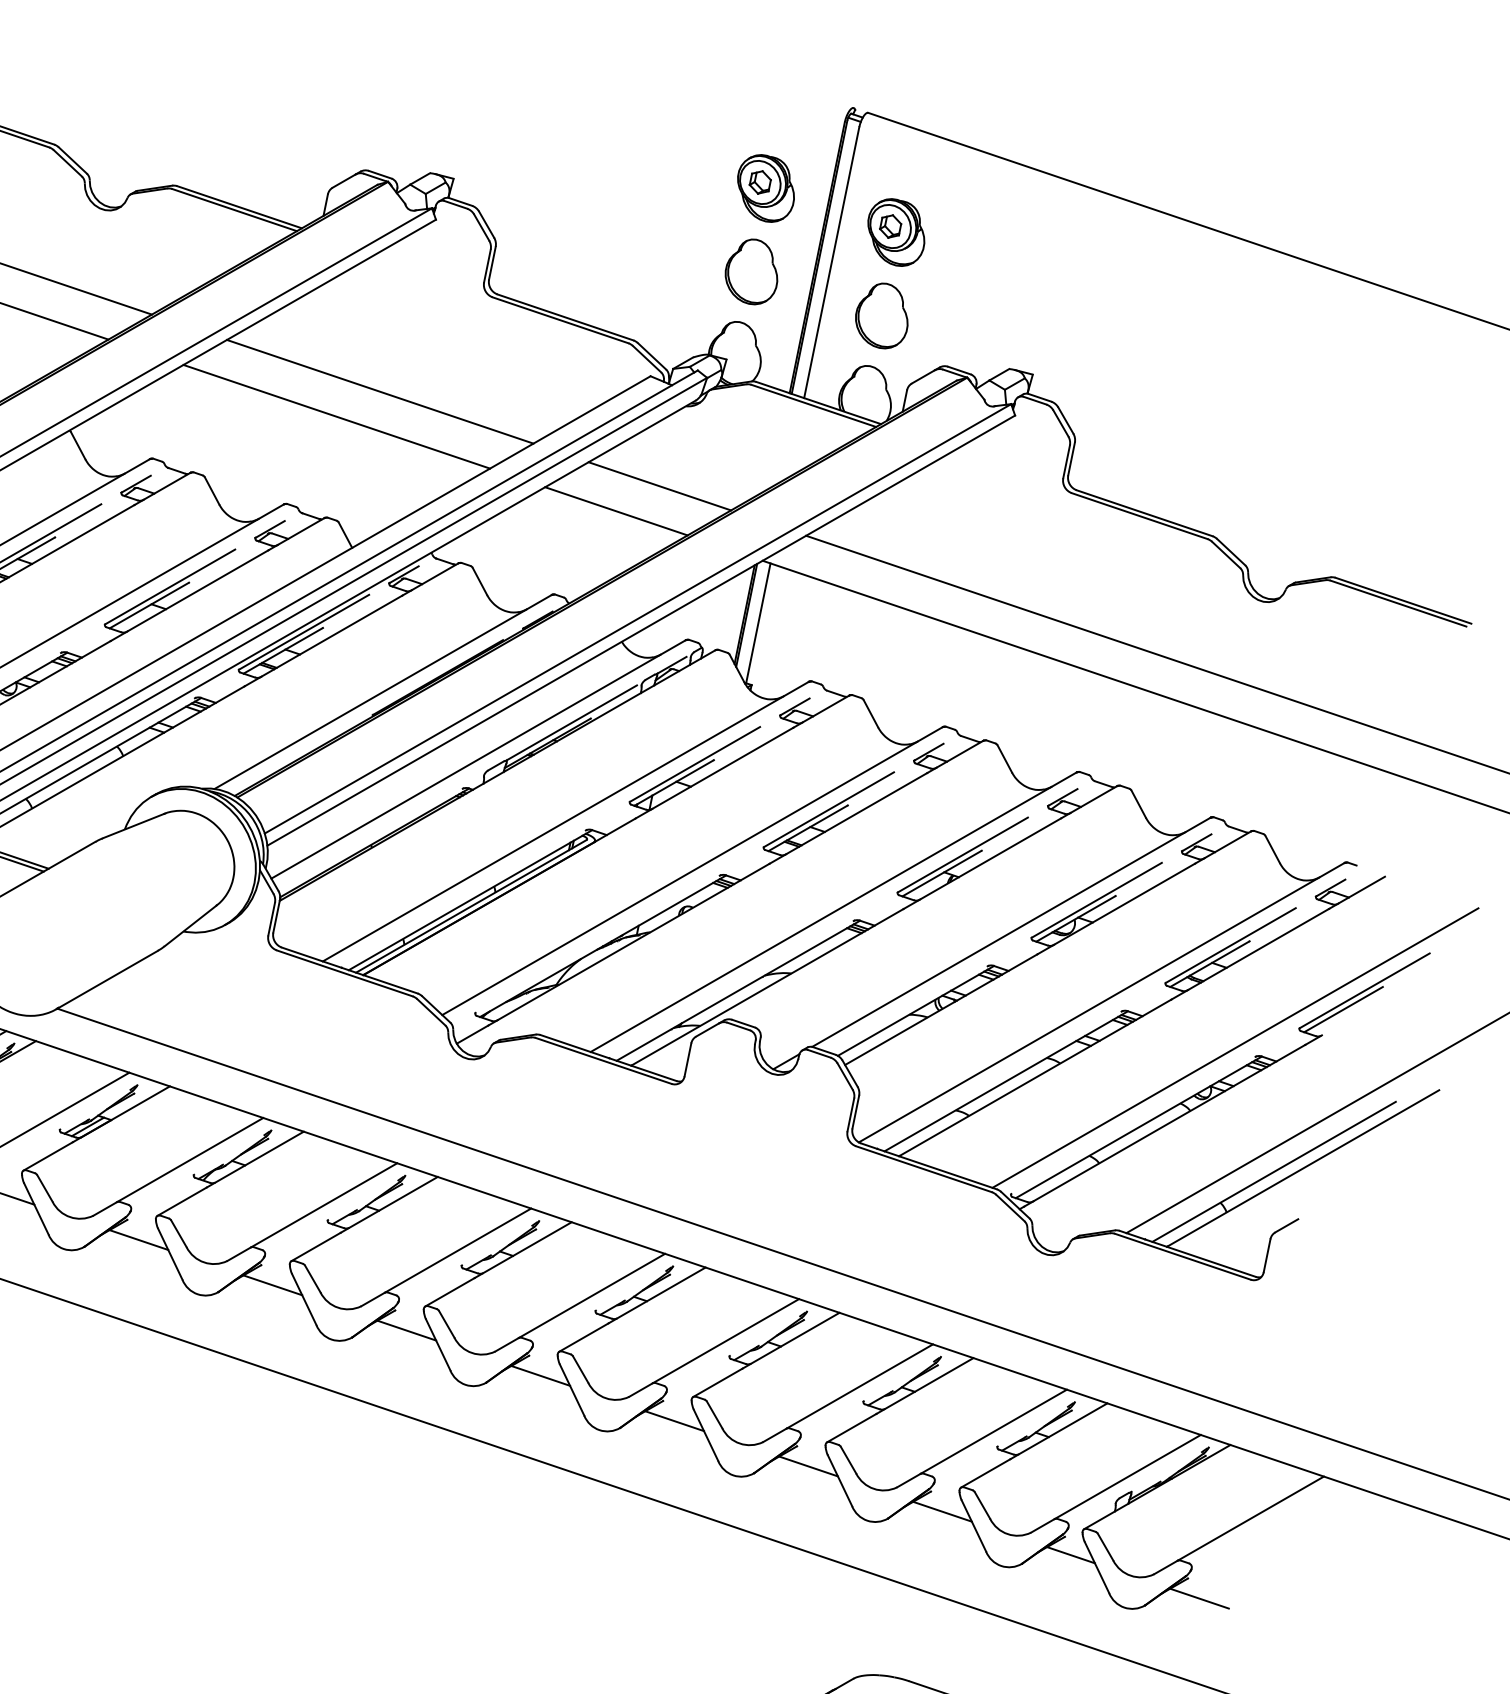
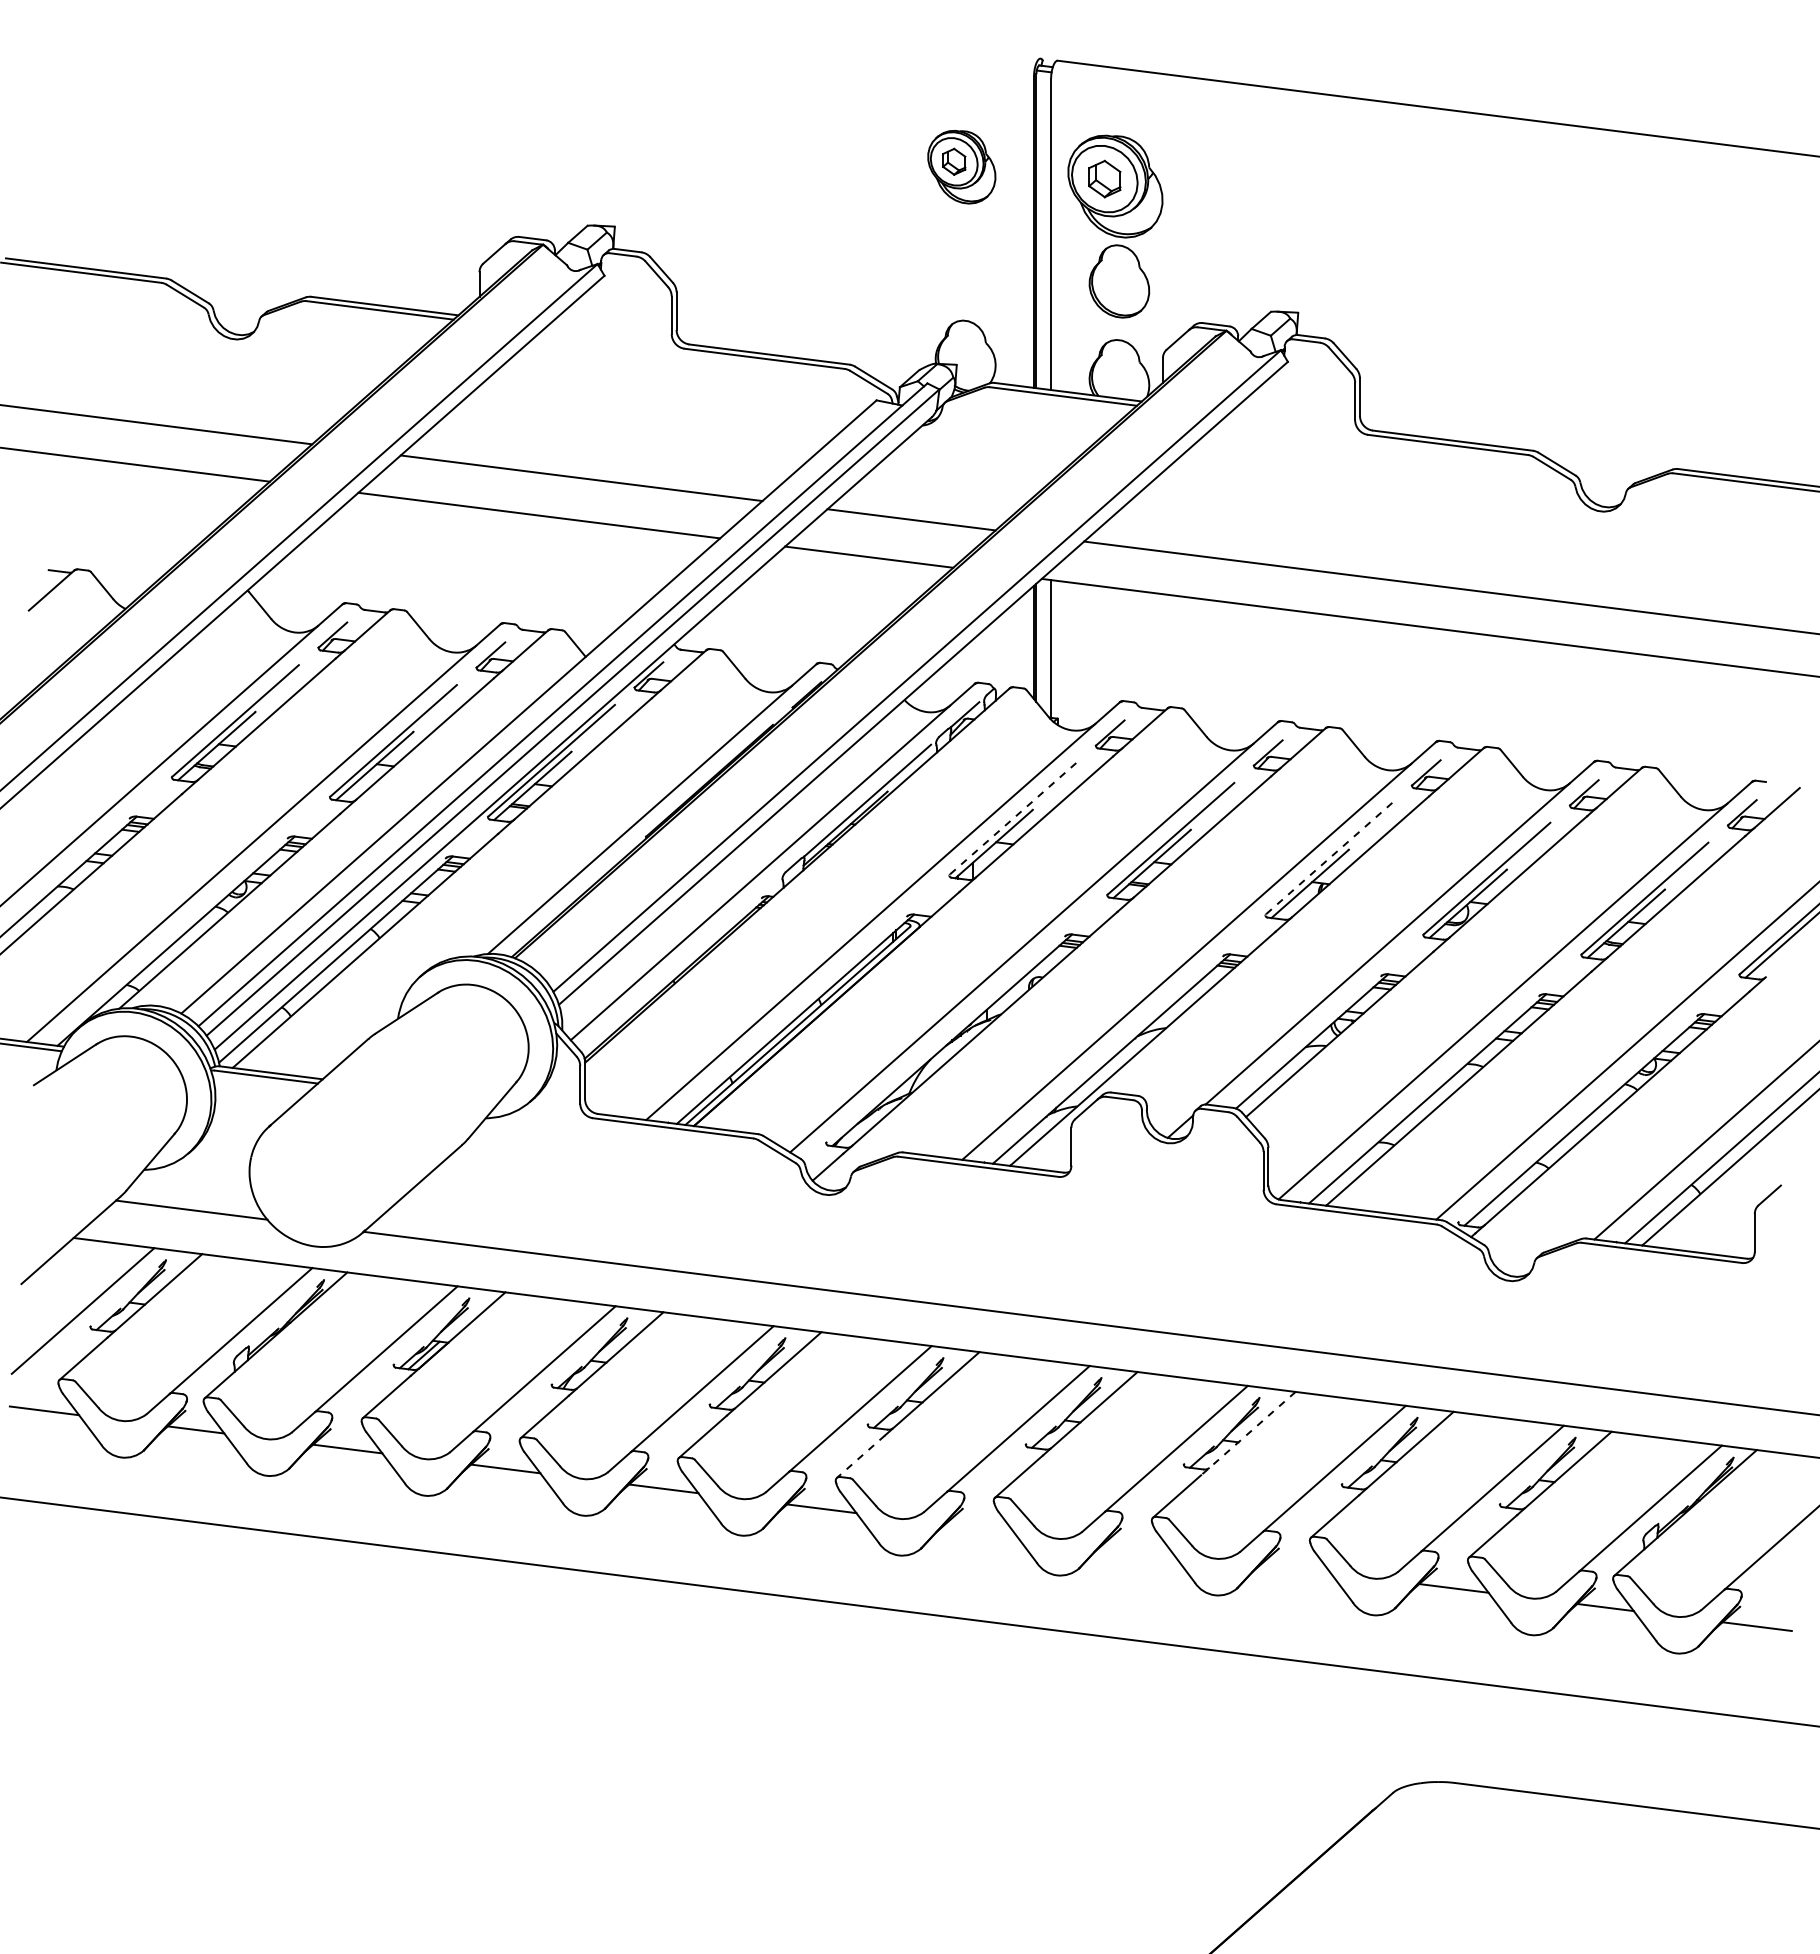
part: (896, 232) -> (1115, 186), size x1.4
part: (752, 272) -> (965, 262), removed
line: (694, 764) -> (1012, 819), solid -> dashed
line: (962, 854) -> (1328, 858), solid -> dashed
line: (449, 1291) -> (860, 1456), solid -> dashed
line: (790, 1340) -> (1247, 1433), solid -> dashed
line: (540, 1375) -> (979, 1528), removed
line: (674, 1421) -> (1137, 1548), removed
line: (808, 1466) -> (1295, 1568), removed

